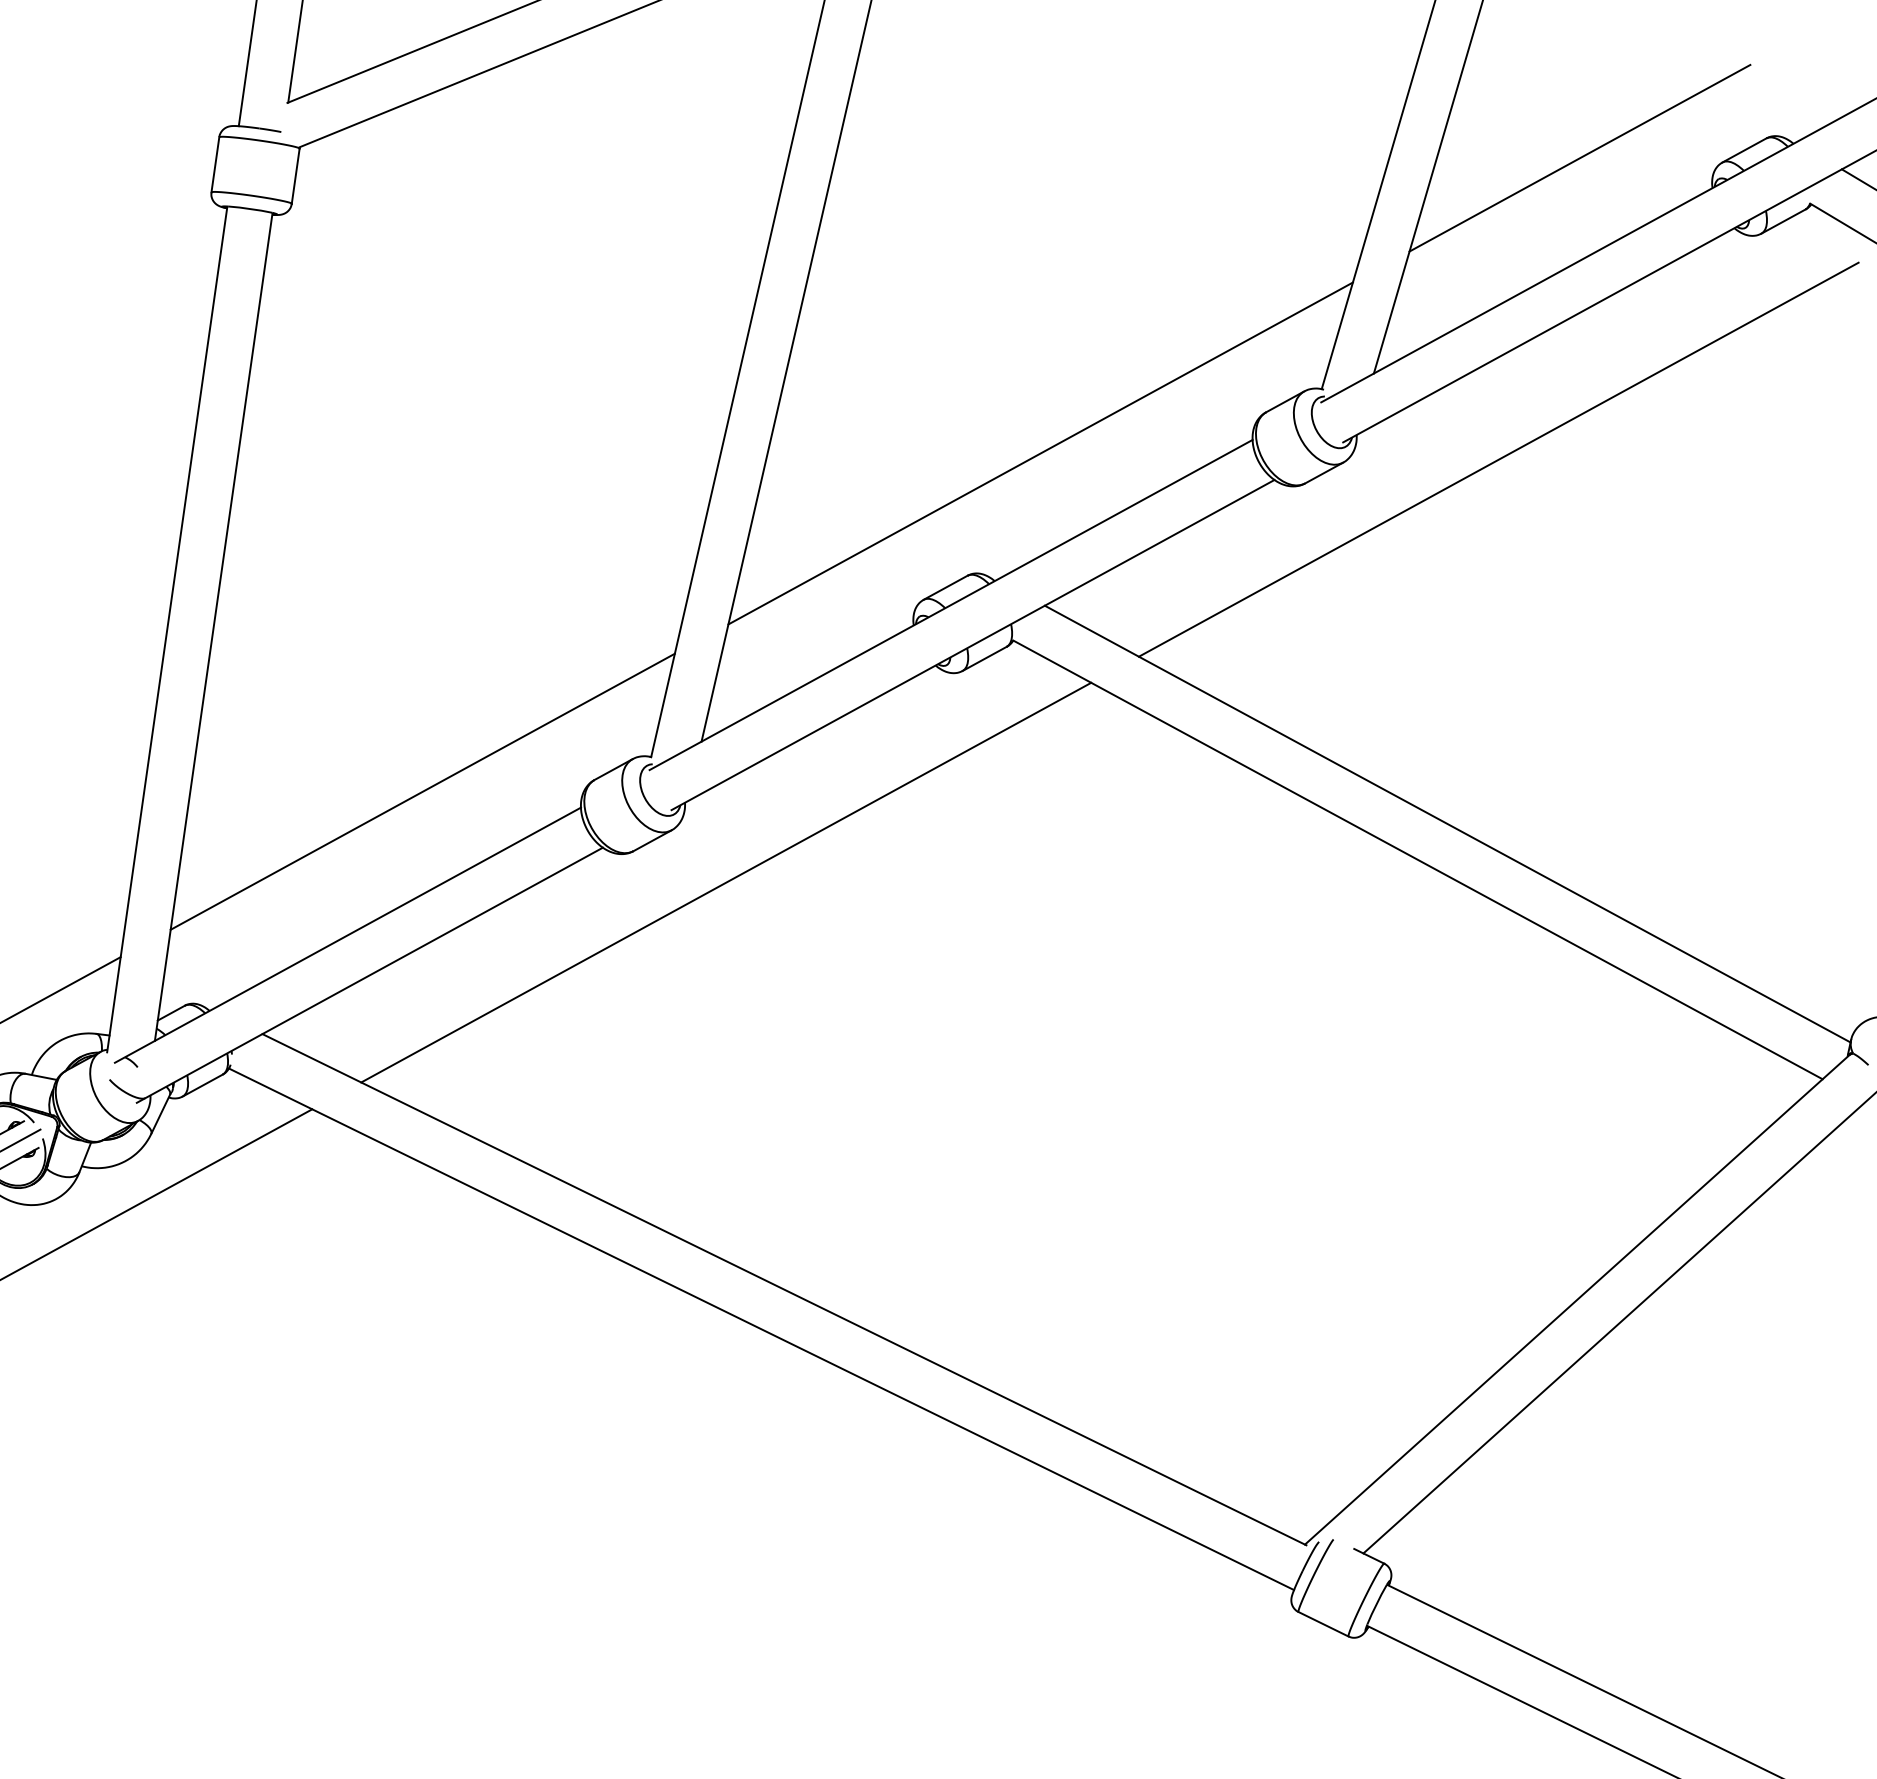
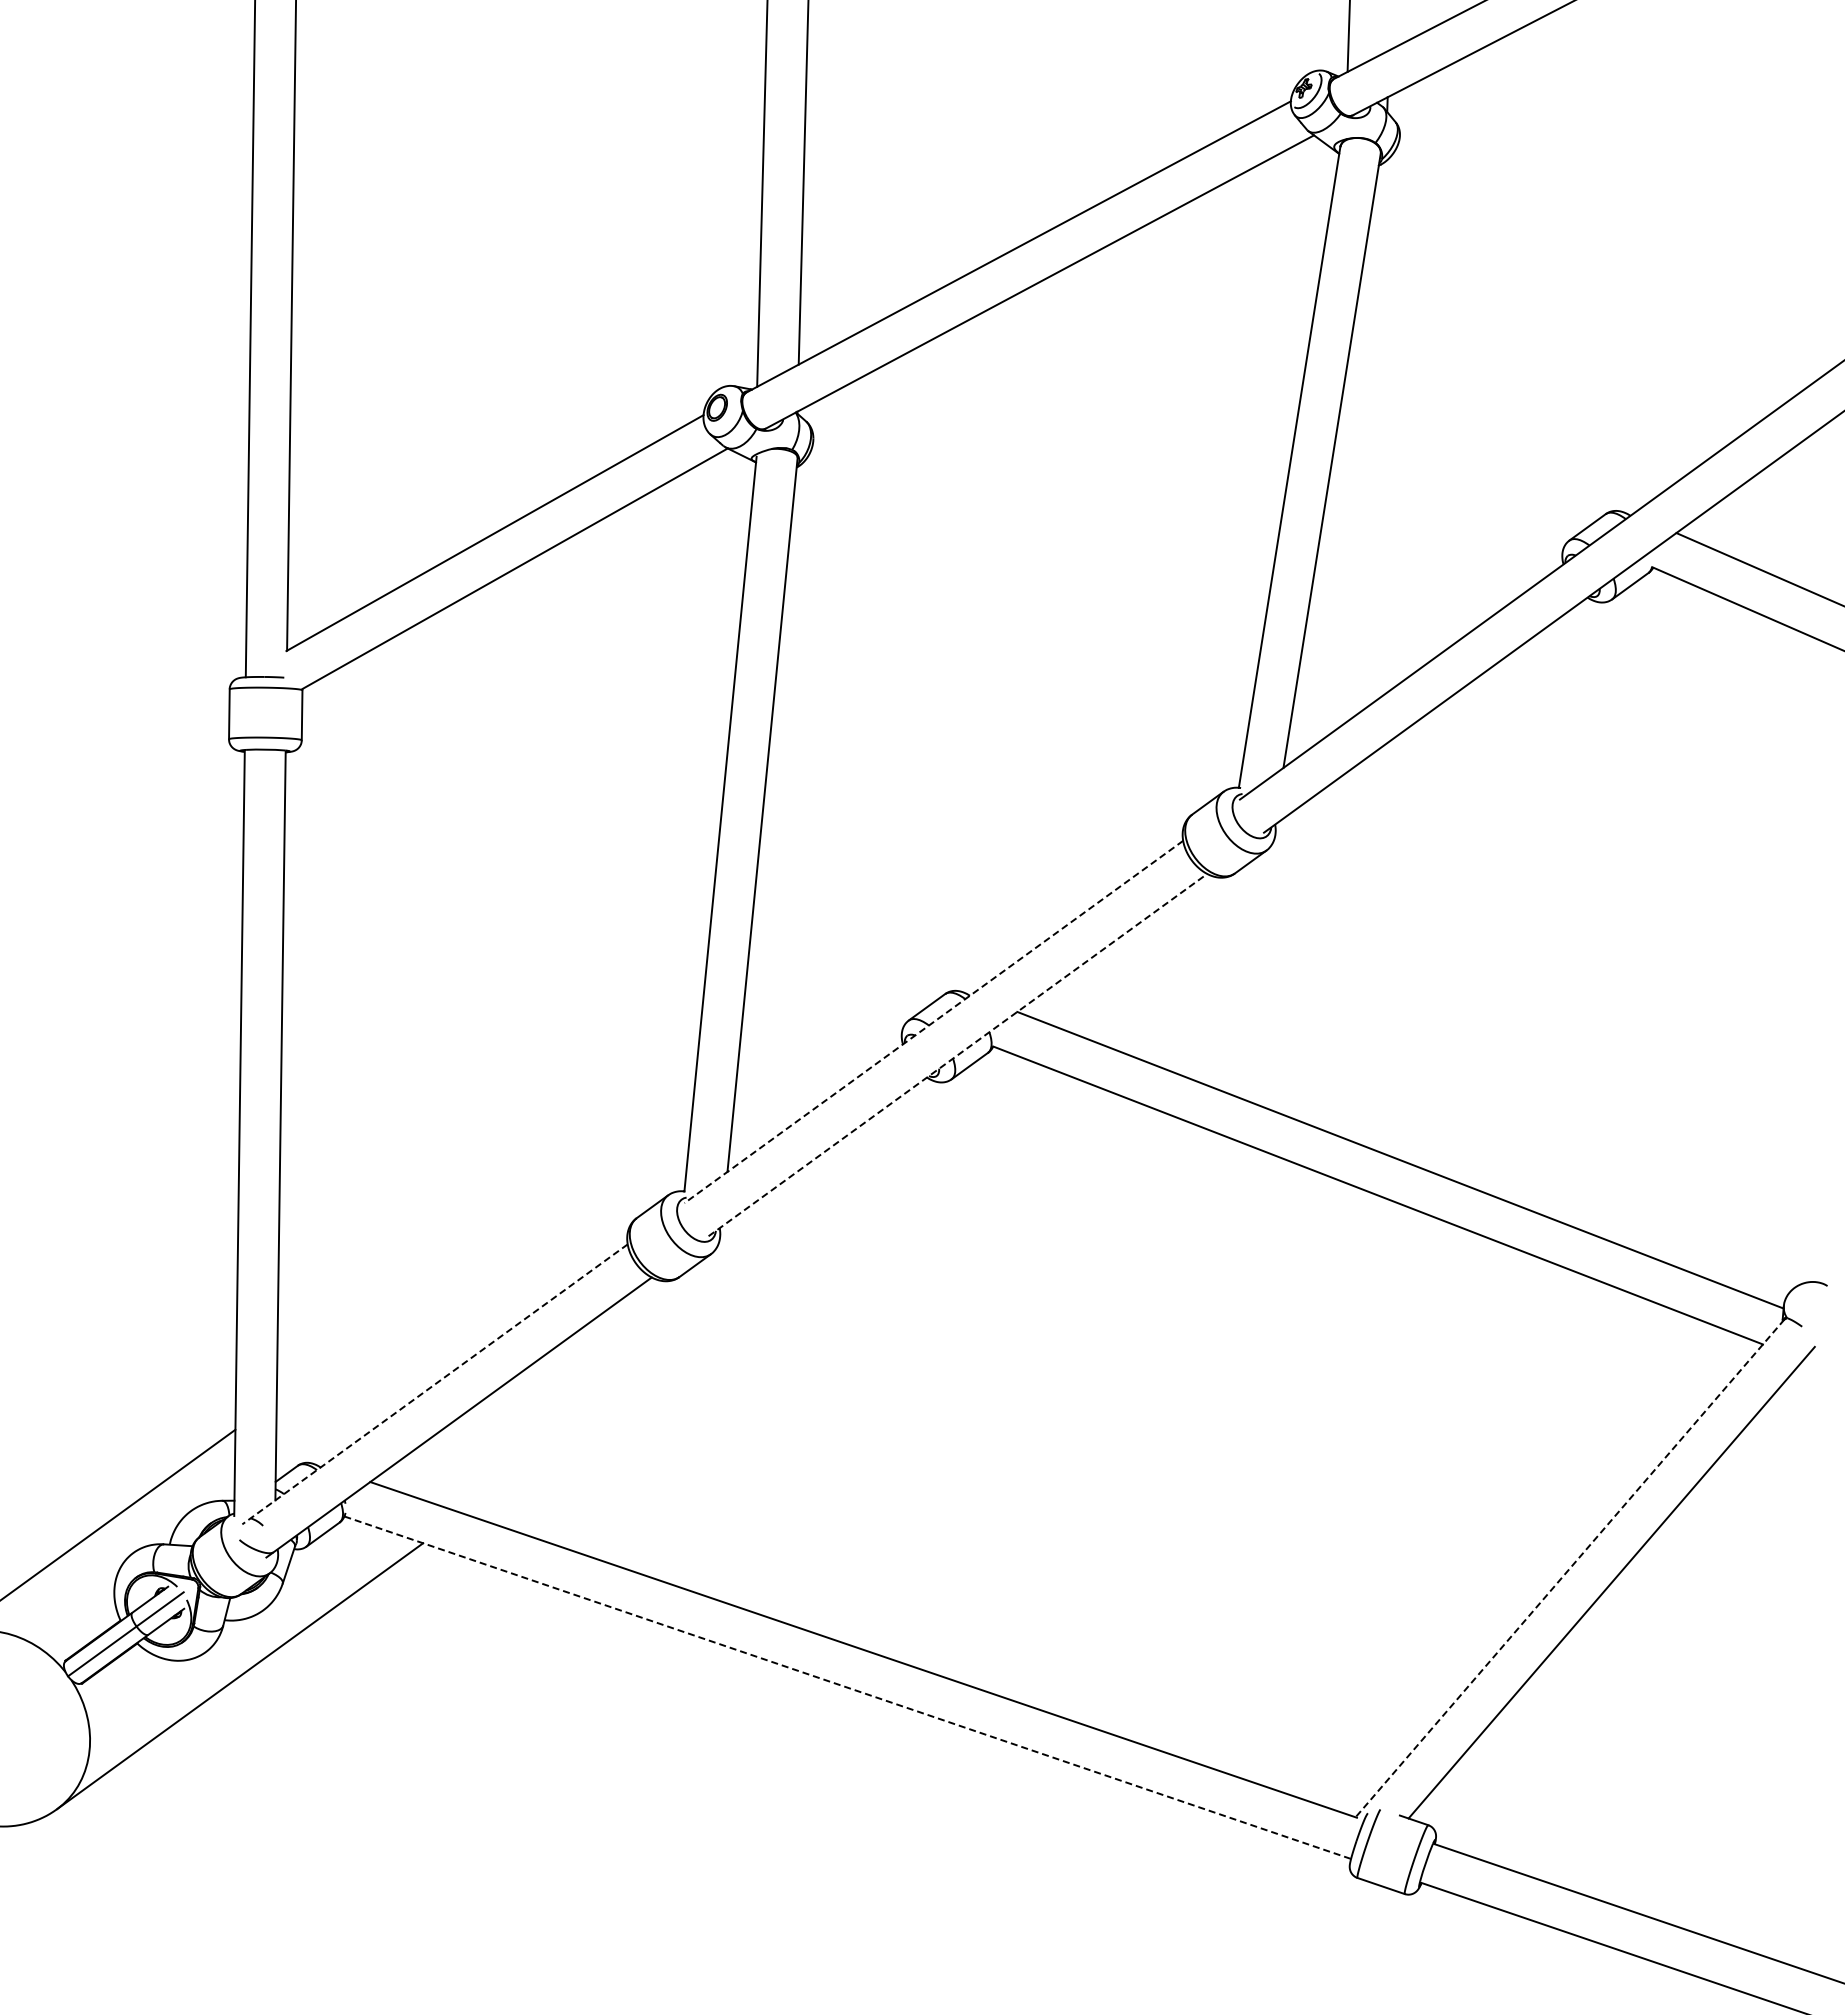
line: (1580, 157) -> (1442, 552), removed
line: (1041, 452) -> (996, 876), removed
line: (1497, 459) -> (1403, 830), removed
line: (950, 605) -> (933, 1022), solid -> dashed
line: (973, 644) -> (958, 1054), solid -> dashed
line: (422, 790) -> (484, 1247), removed
line: (726, 882) -> (765, 1294), removed
line: (347, 935) -> (434, 1384), solid -> dashed
line: (1577, 1299) -> (1570, 1568), solid -> dashed
line: (761, 1329) -> (847, 1687), solid -> dashed

